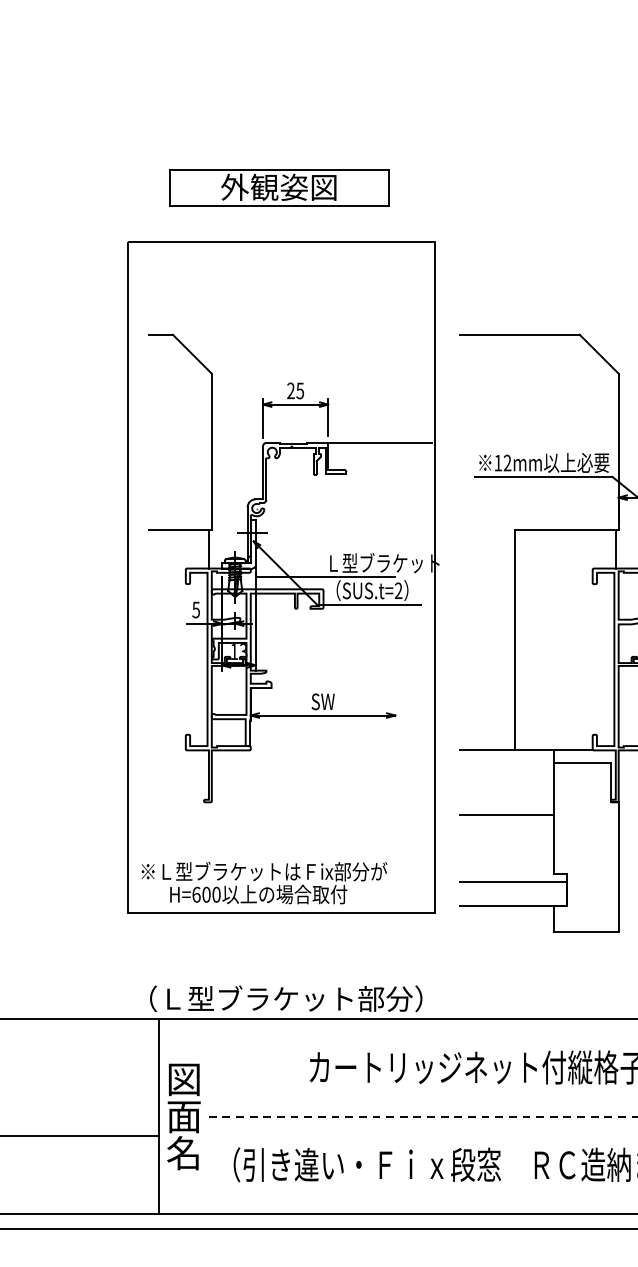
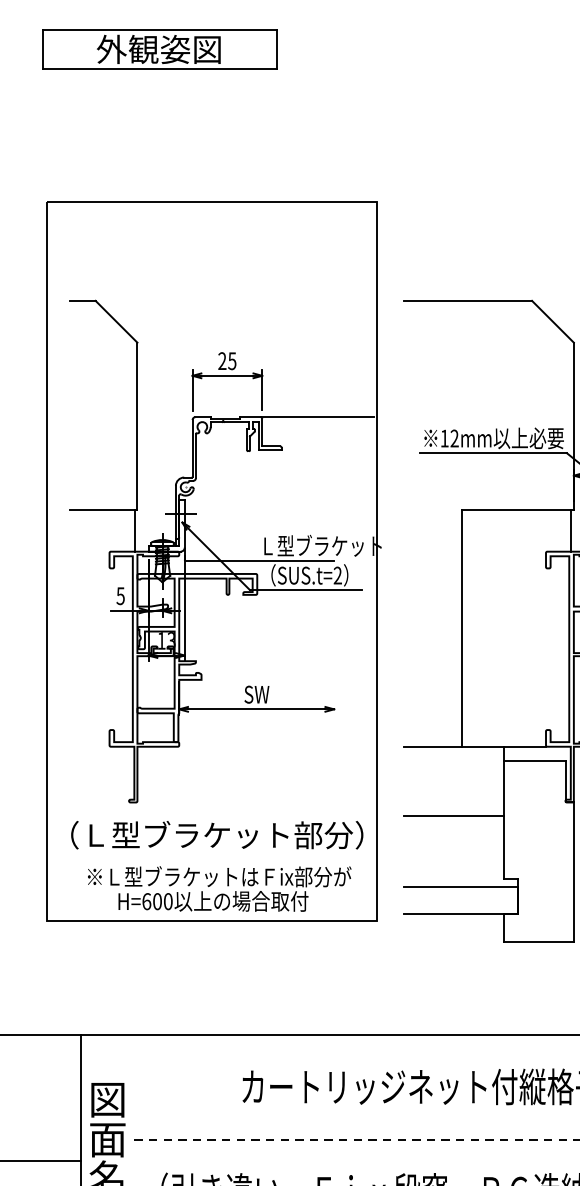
part: (279, 187) -> (159, 49), moved
text: (264, 882) -> (219, 888), moved
text: (286, 998) -> (217, 834), moved

